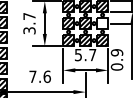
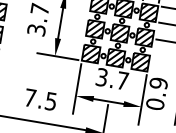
hatch: (102, 23) -> (144, 37), added
text: (78, 54) -> (102, 76), 5.7 -> 3.7
text: (46, 76) -> (50, 100), 7.6 -> 7.5

